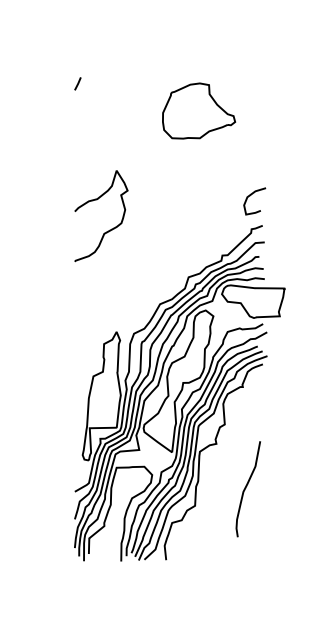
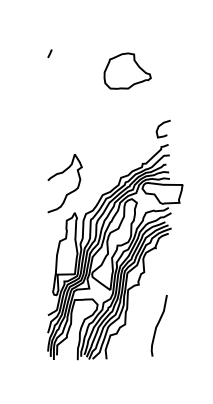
curve: (94, 202) -> (60, 174), moved
curve: (247, 488) -> (158, 325), moved

